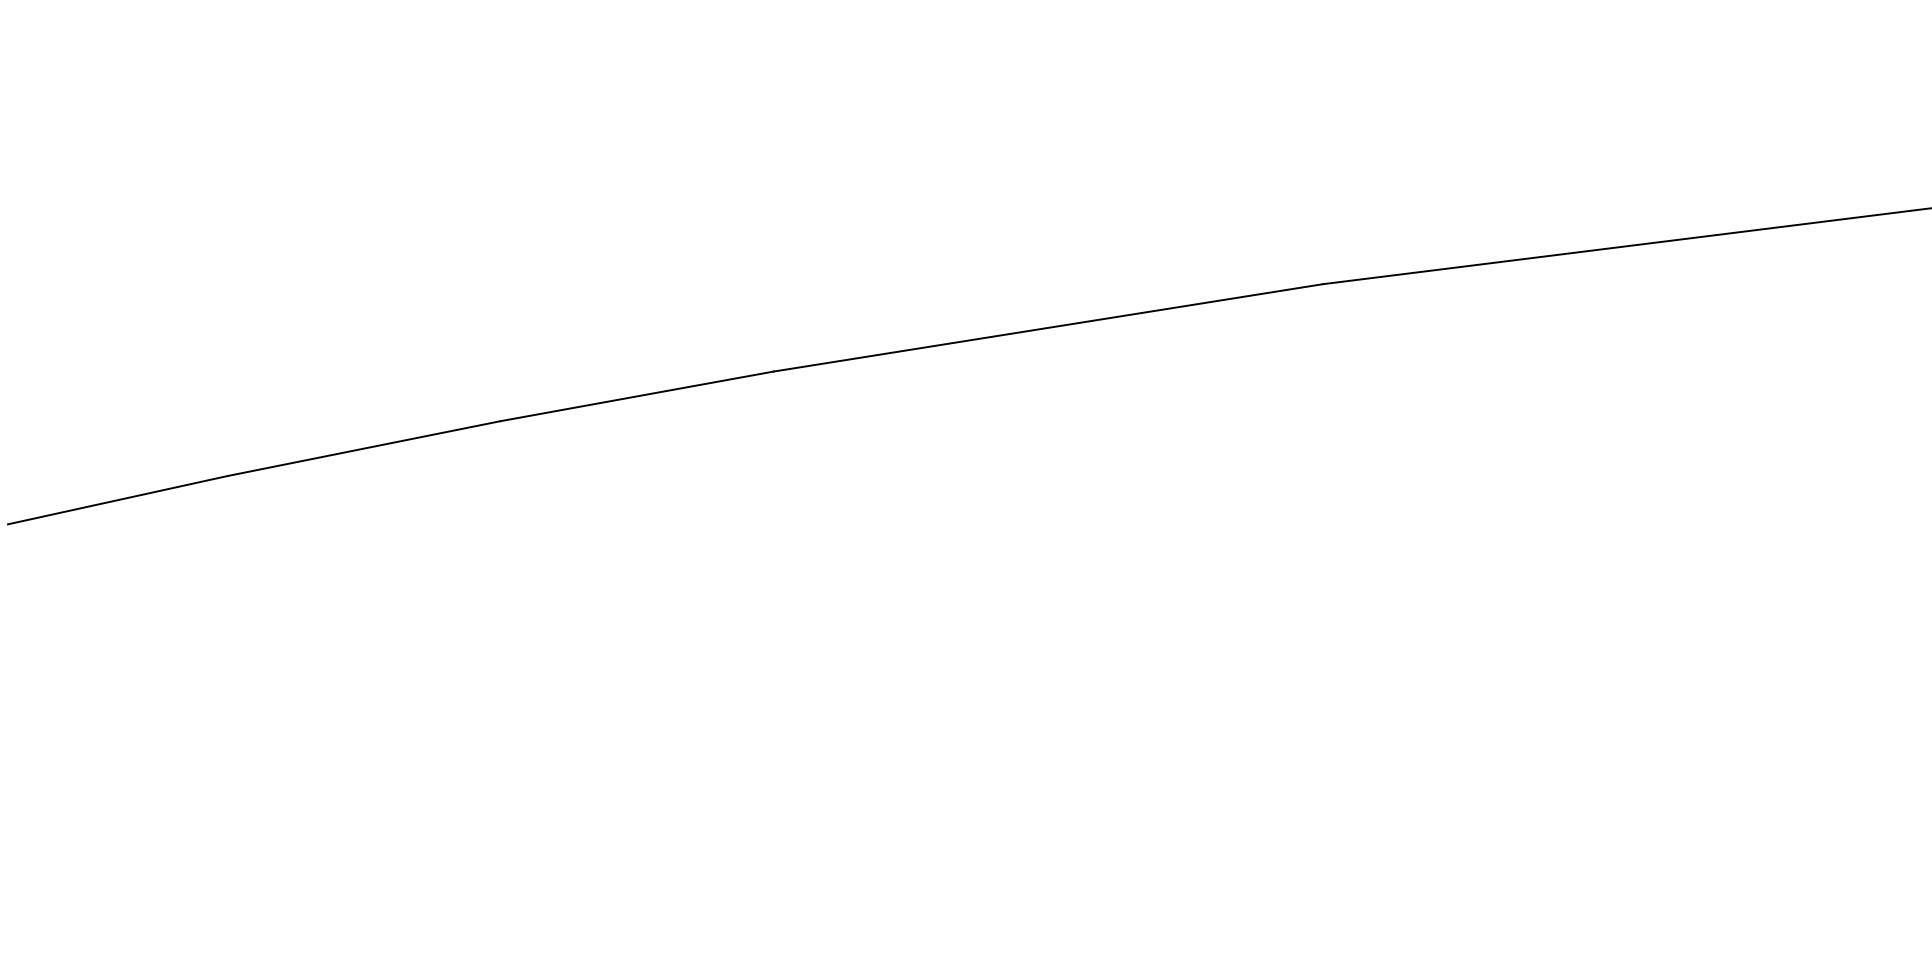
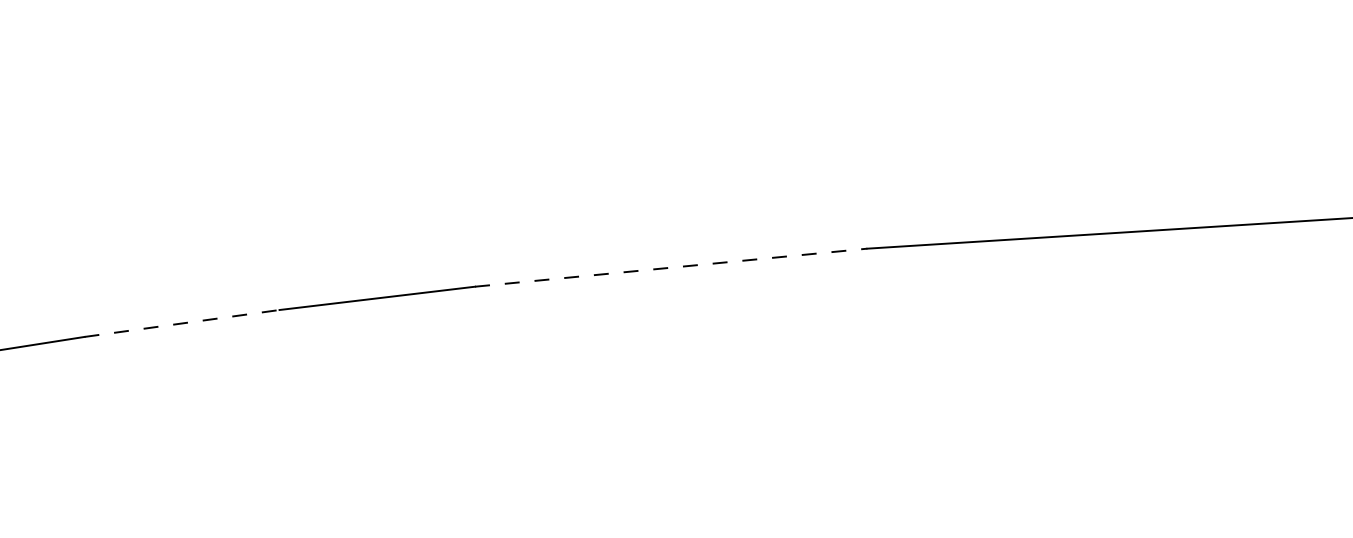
line: (1049, 327) -> (671, 267), solid -> dashed
line: (364, 448) -> (182, 323), solid -> dashed

